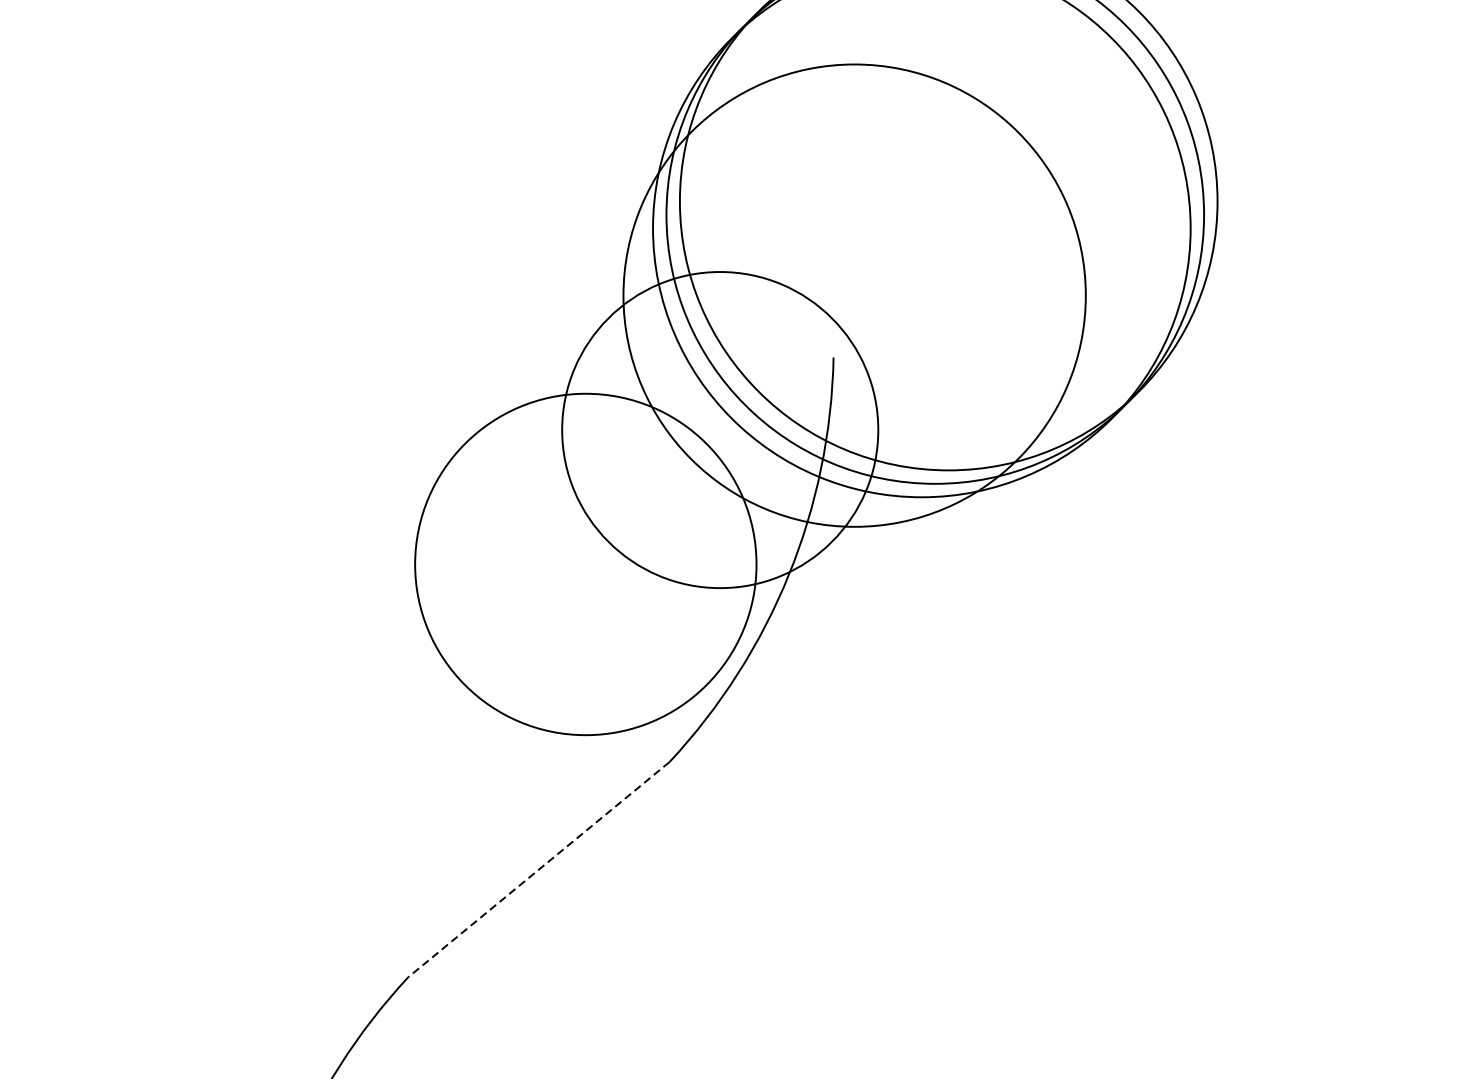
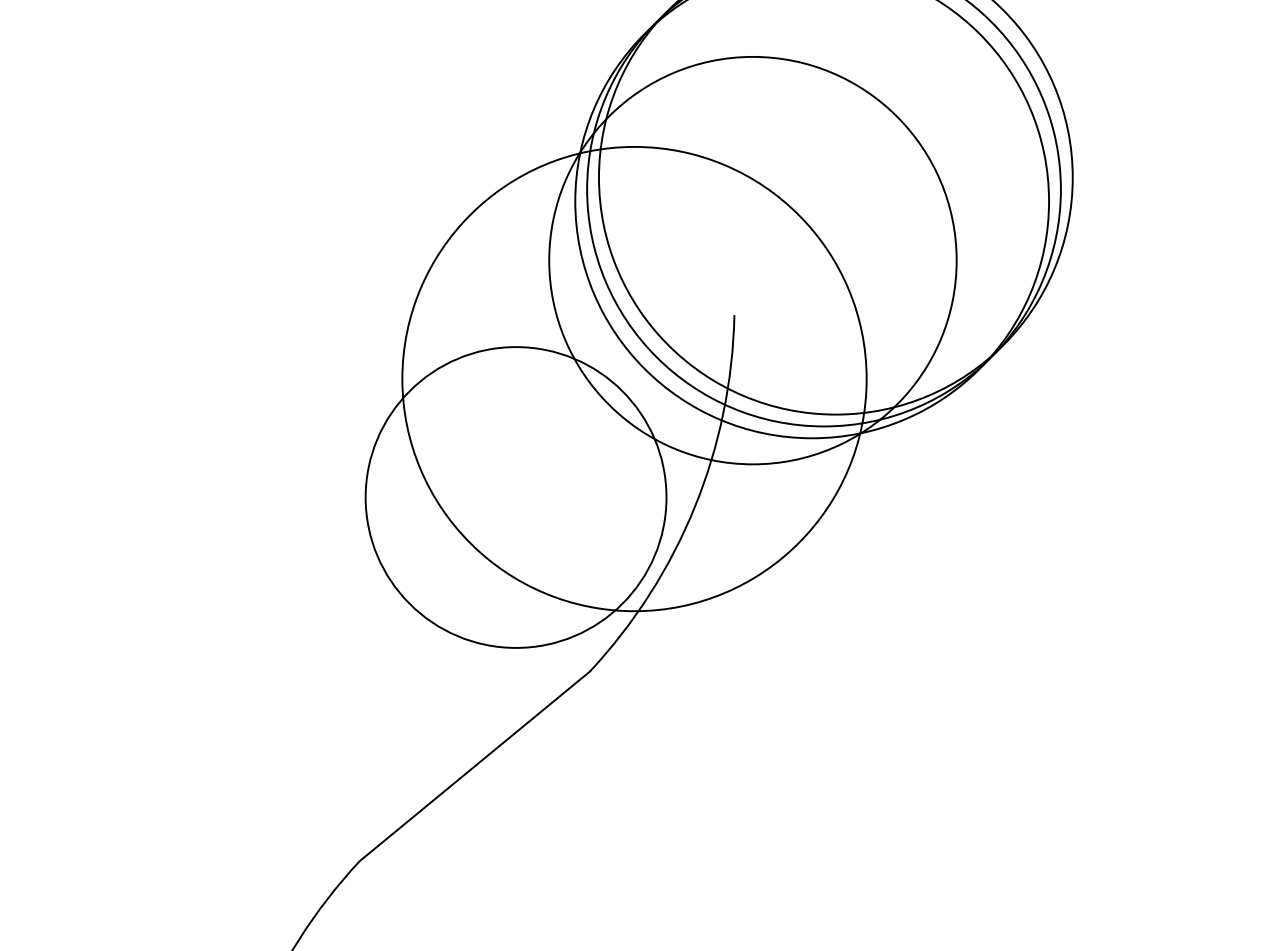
circle: (720, 429) -> (634, 378), size x1.67
line: (538, 869) -> (474, 766), dashed -> solid

